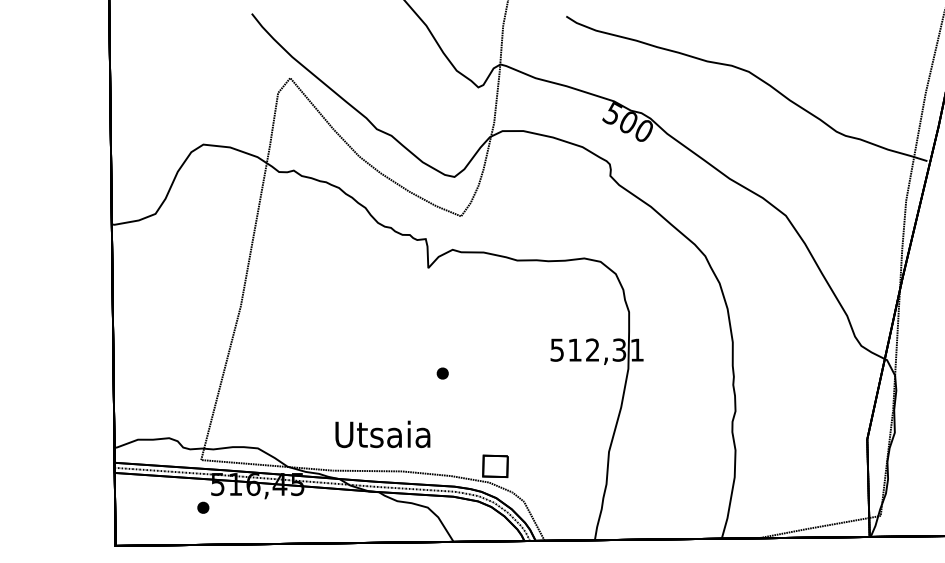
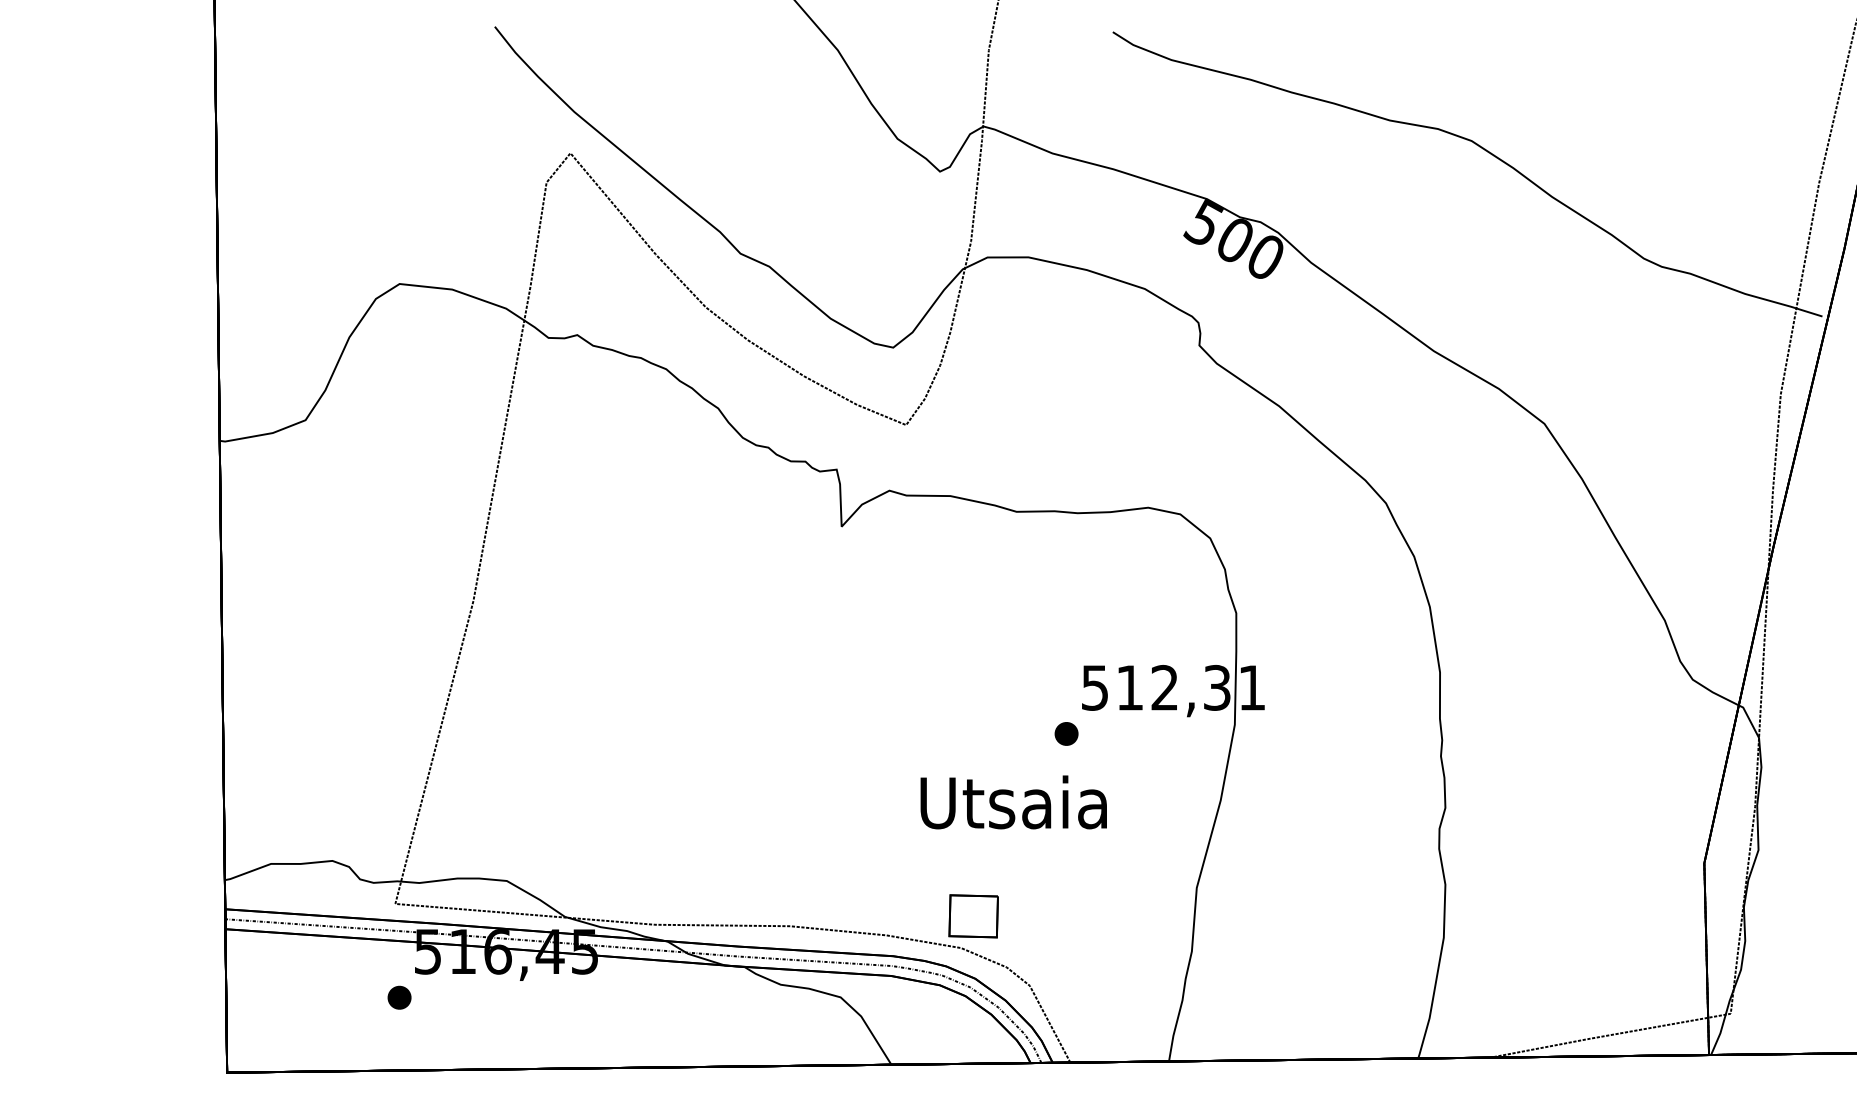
part: (442, 373) -> (1066, 733), moved
text: (382, 434) -> (1013, 802), moved

